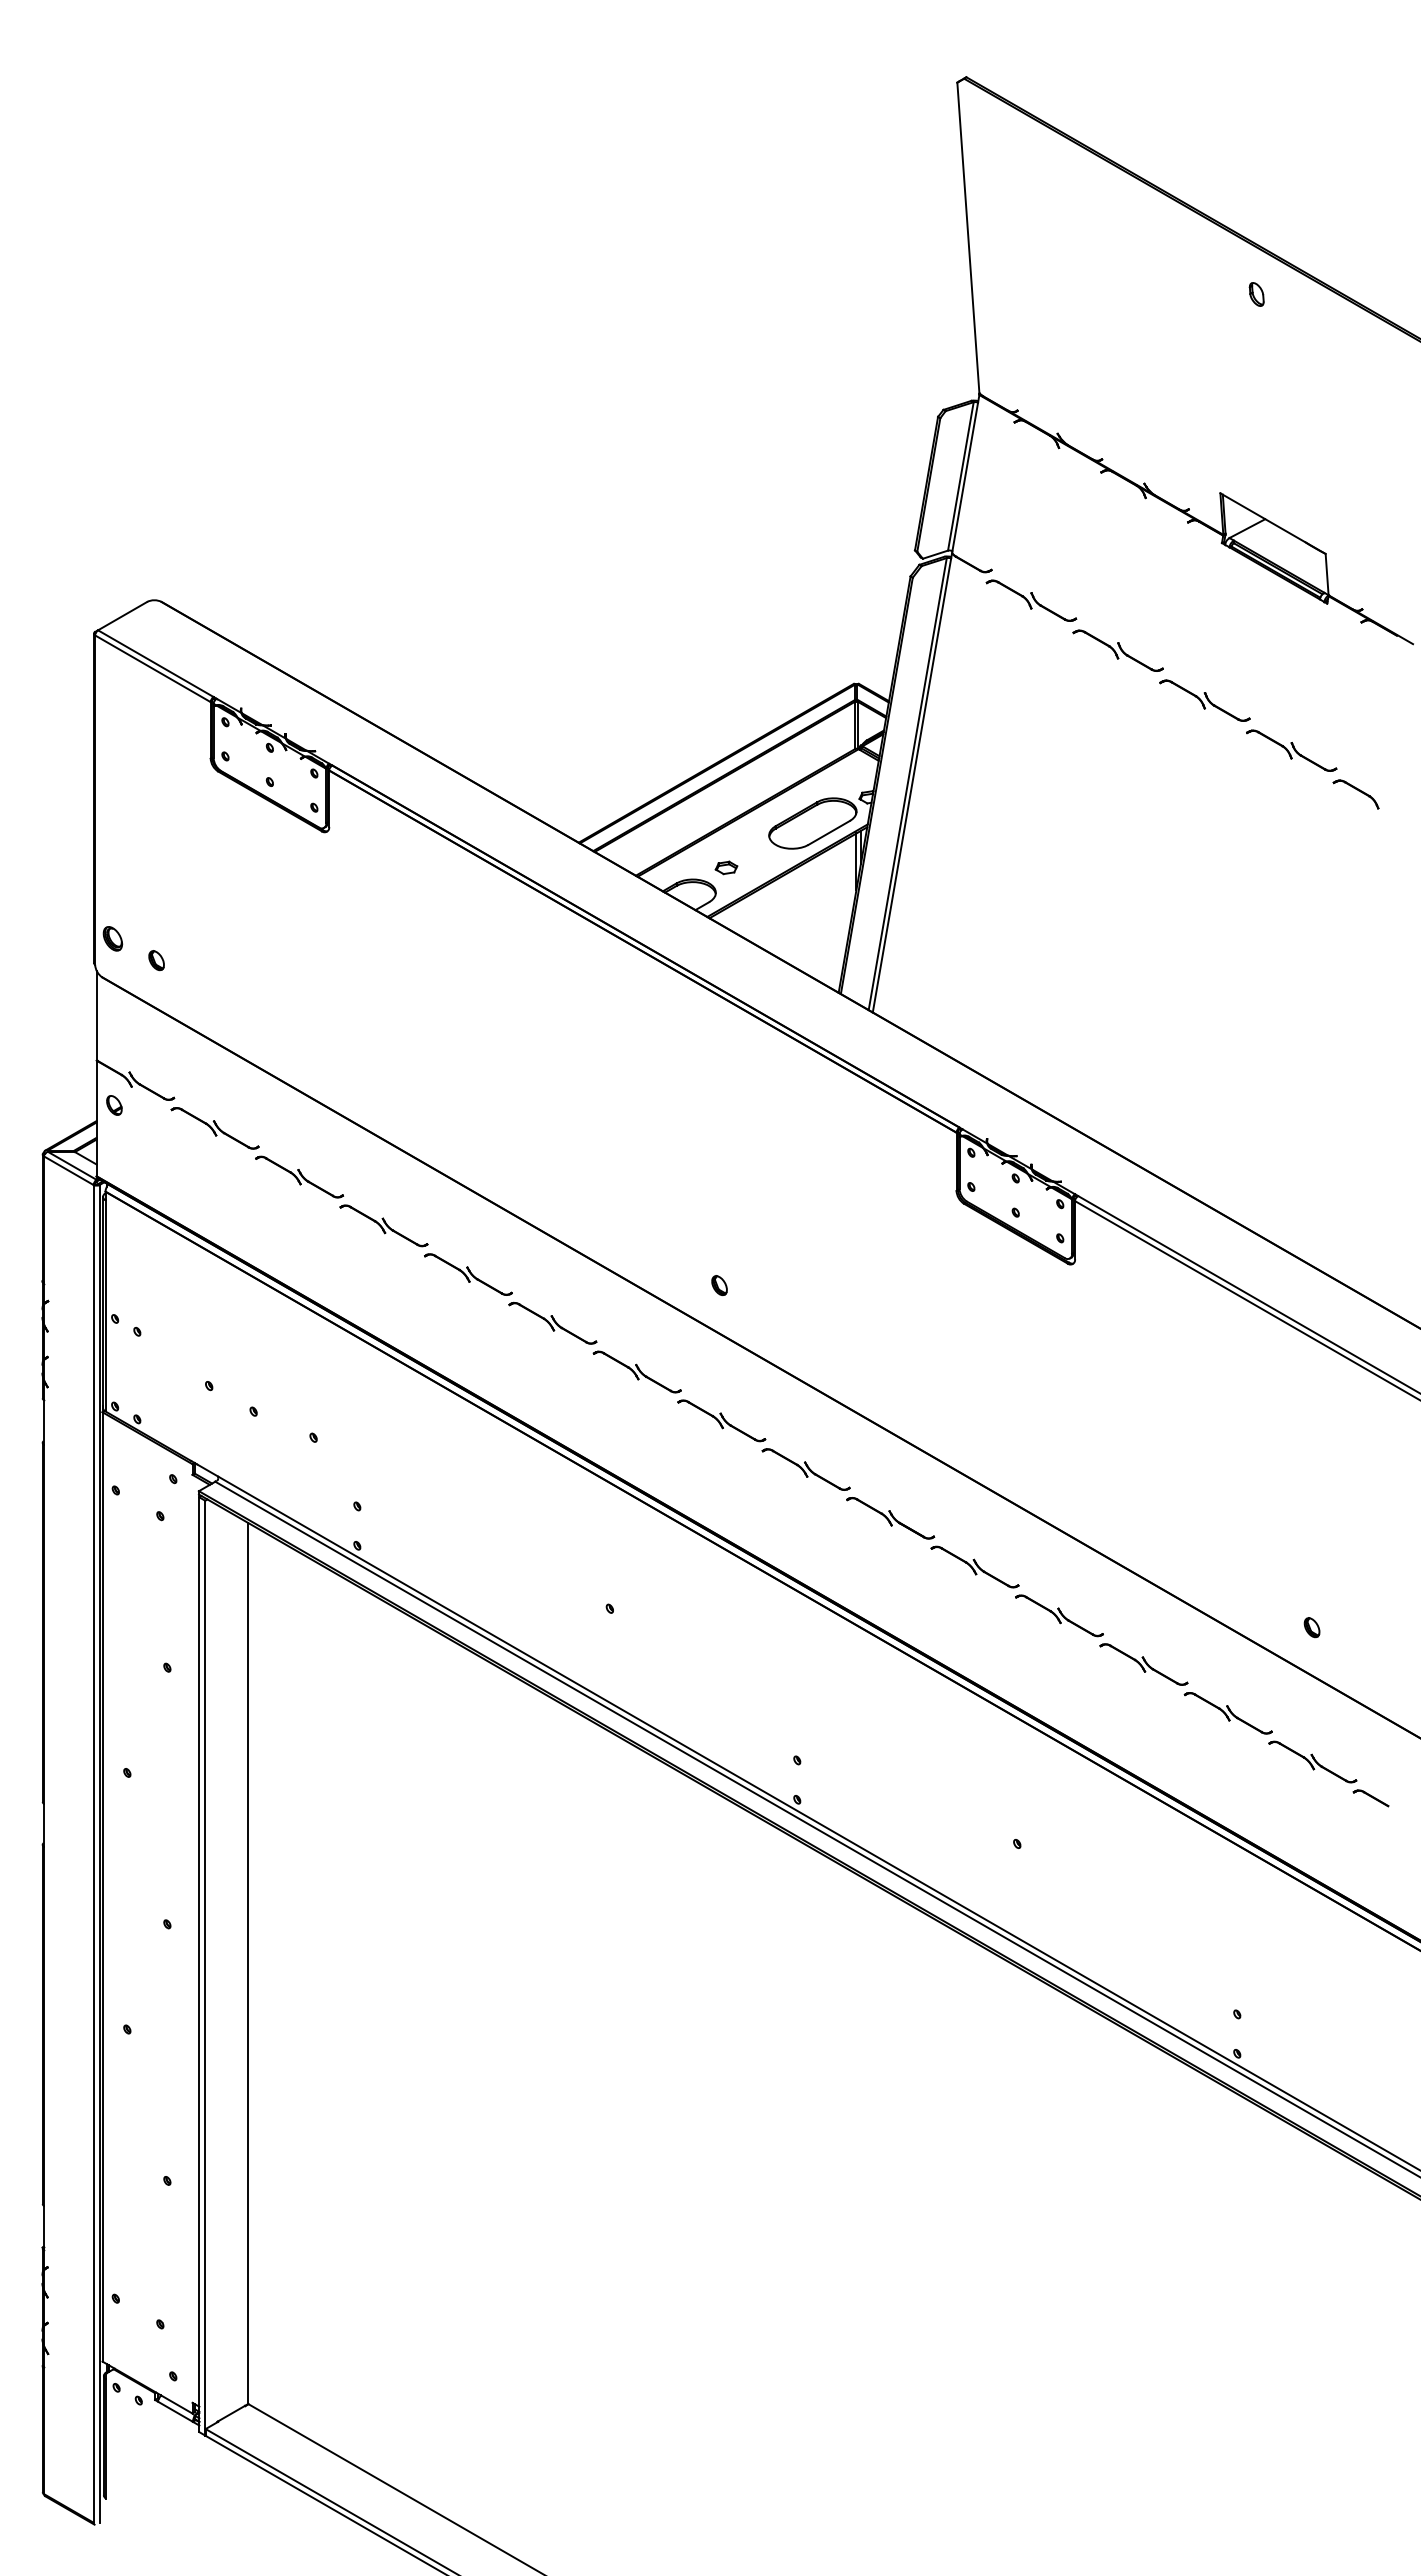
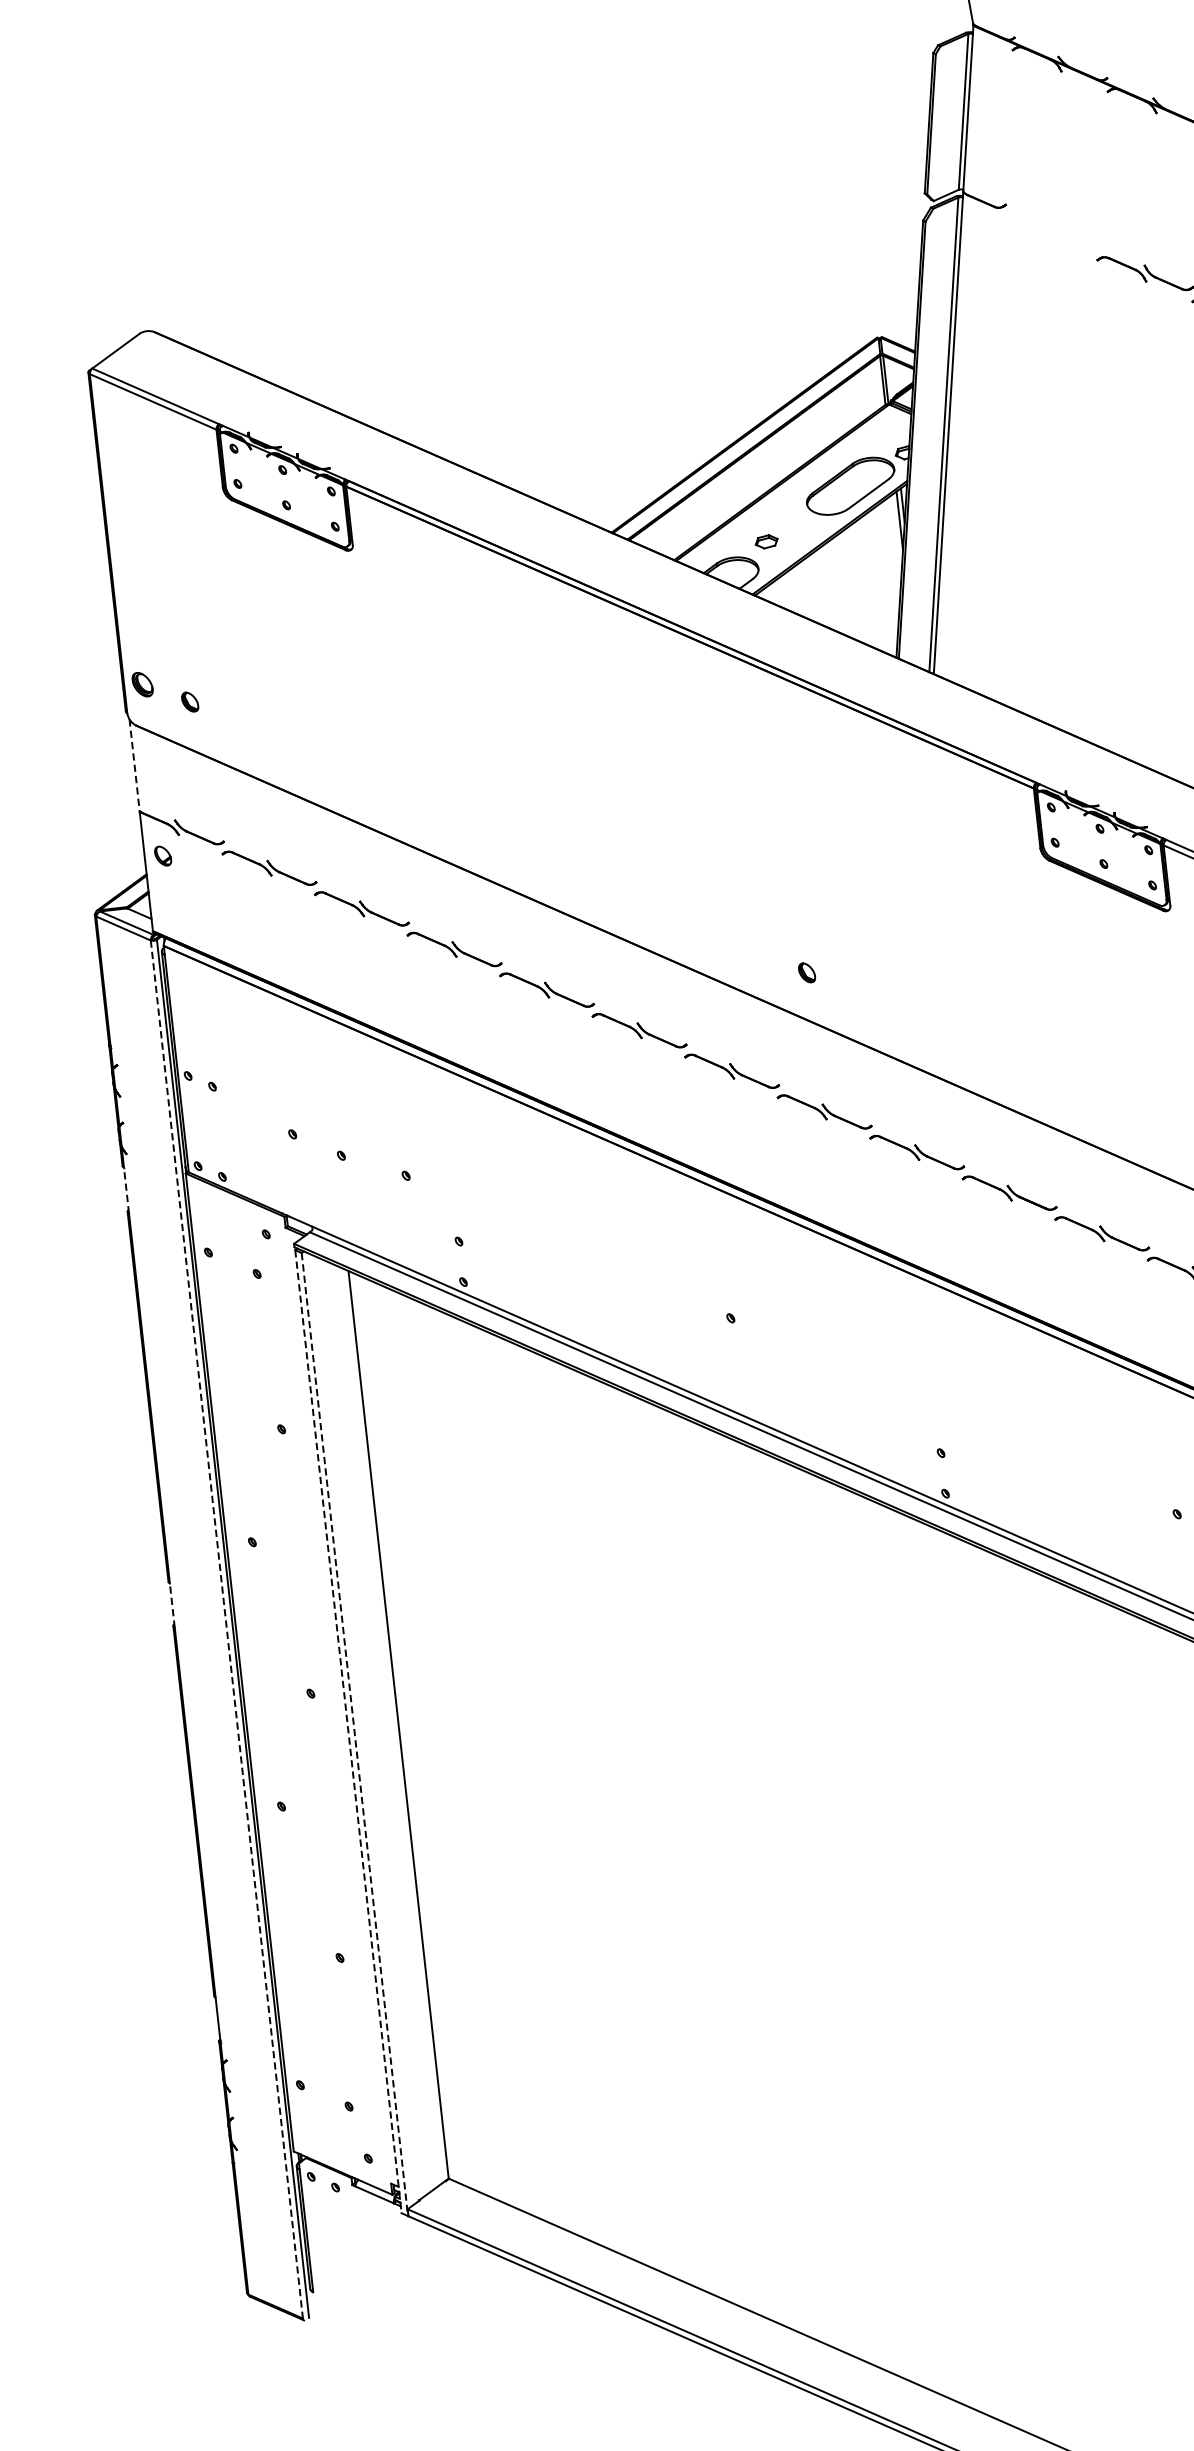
part: (1031, 600) -> (1050, 231), removed
line: (96, 1015) -> (134, 765), solid -> dashed
line: (43, 1421) -> (126, 1189), solid -> dashed
line: (43, 1824) -> (171, 1604), solid -> dashed
line: (93, 1853) -> (226, 1629), solid -> dashed
line: (199, 1965) -> (348, 1732), solid -> dashed
line: (205, 1968) -> (355, 1734), solid -> dashed

